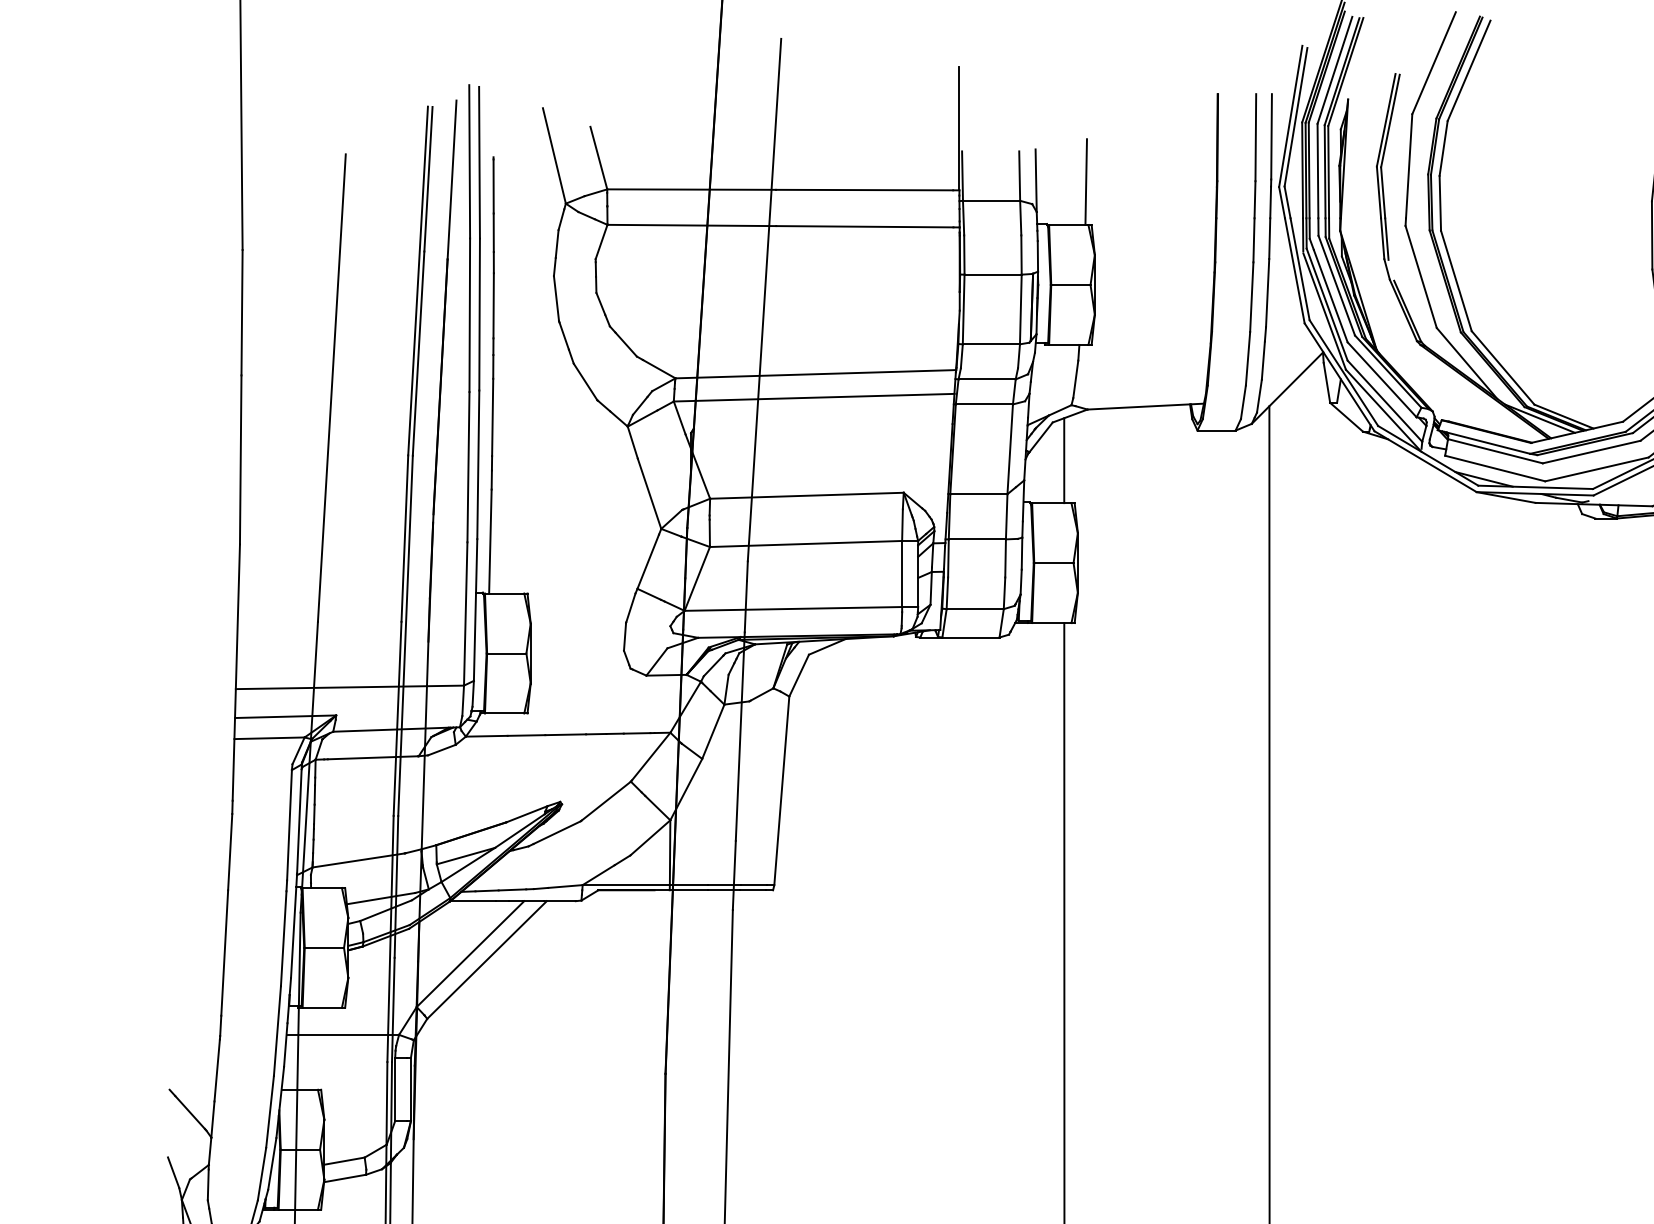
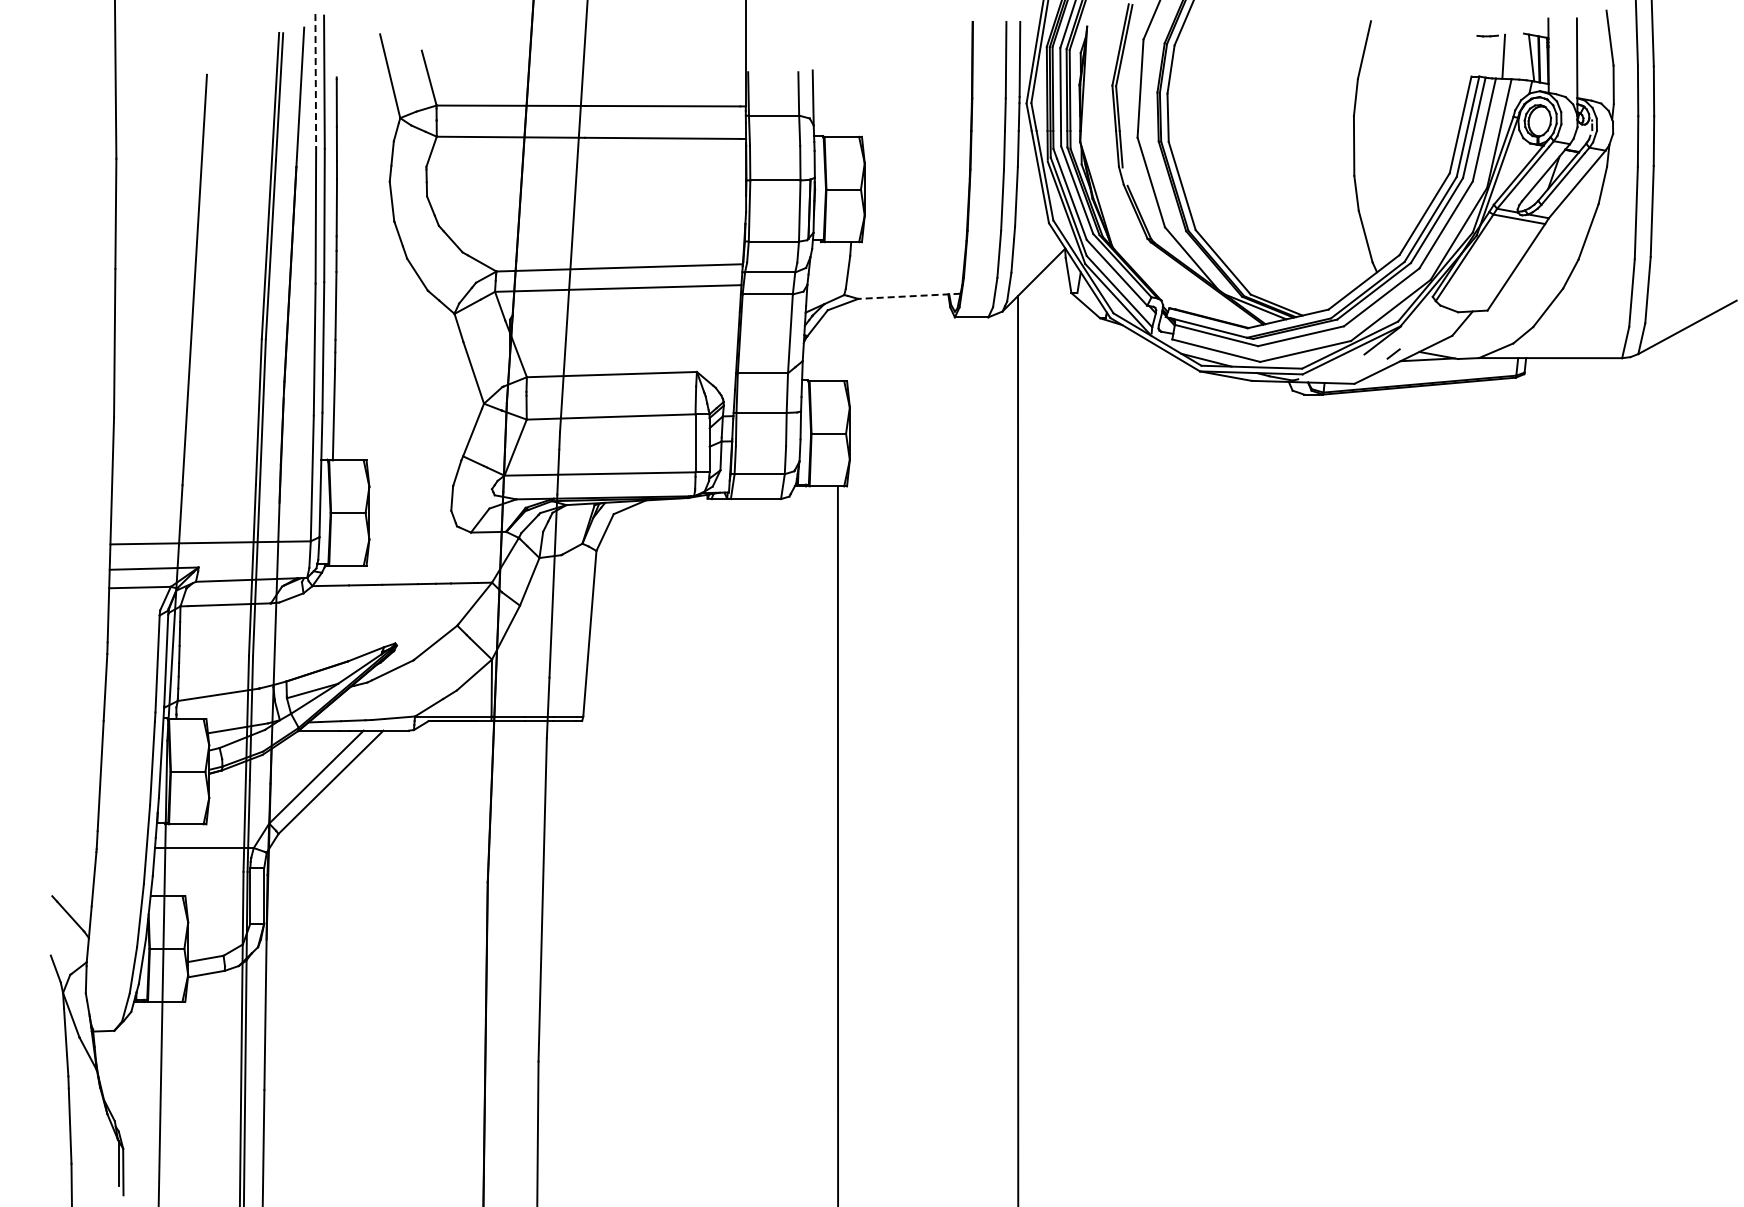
line: (469, 161) -> (315, 81), solid -> dashed
line: (1085, 181) -> (856, 98), removed
line: (1144, 406) -> (908, 296), solid -> dashed
line: (1063, 460) -> (837, 343), removed

